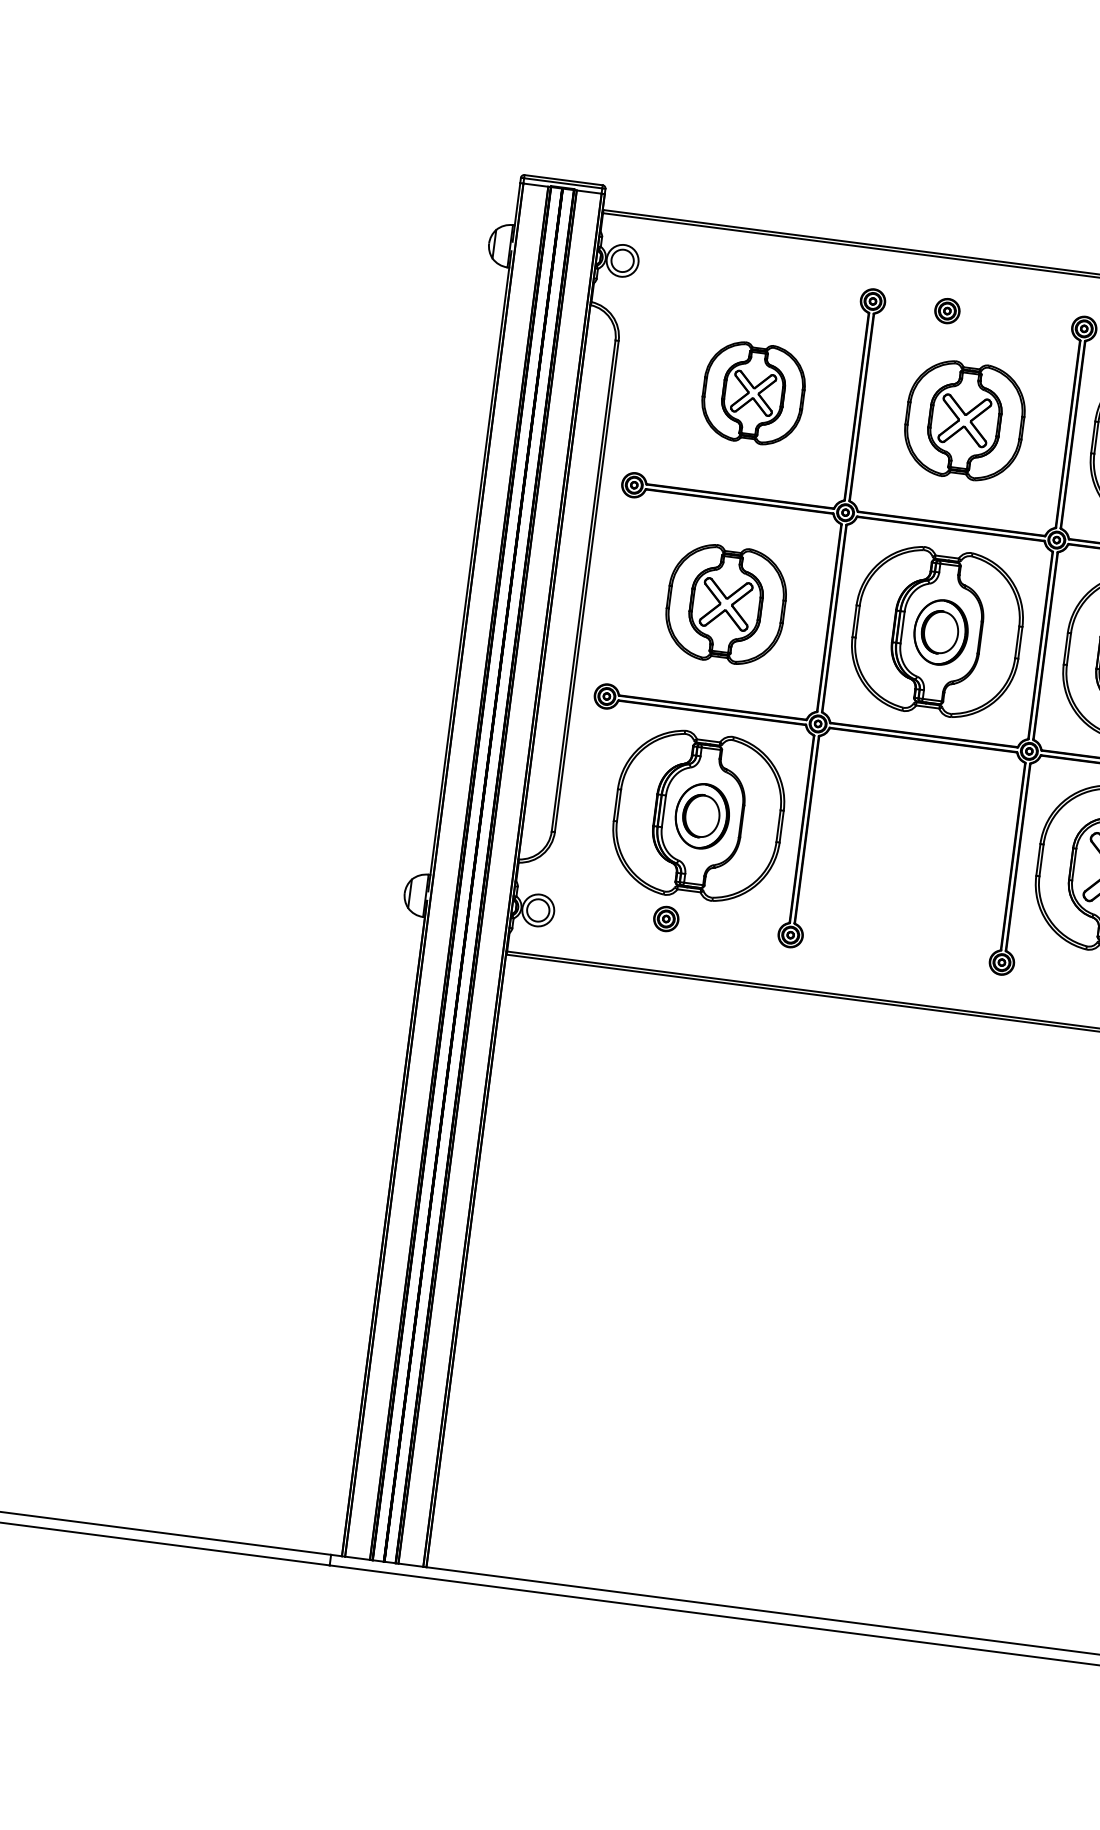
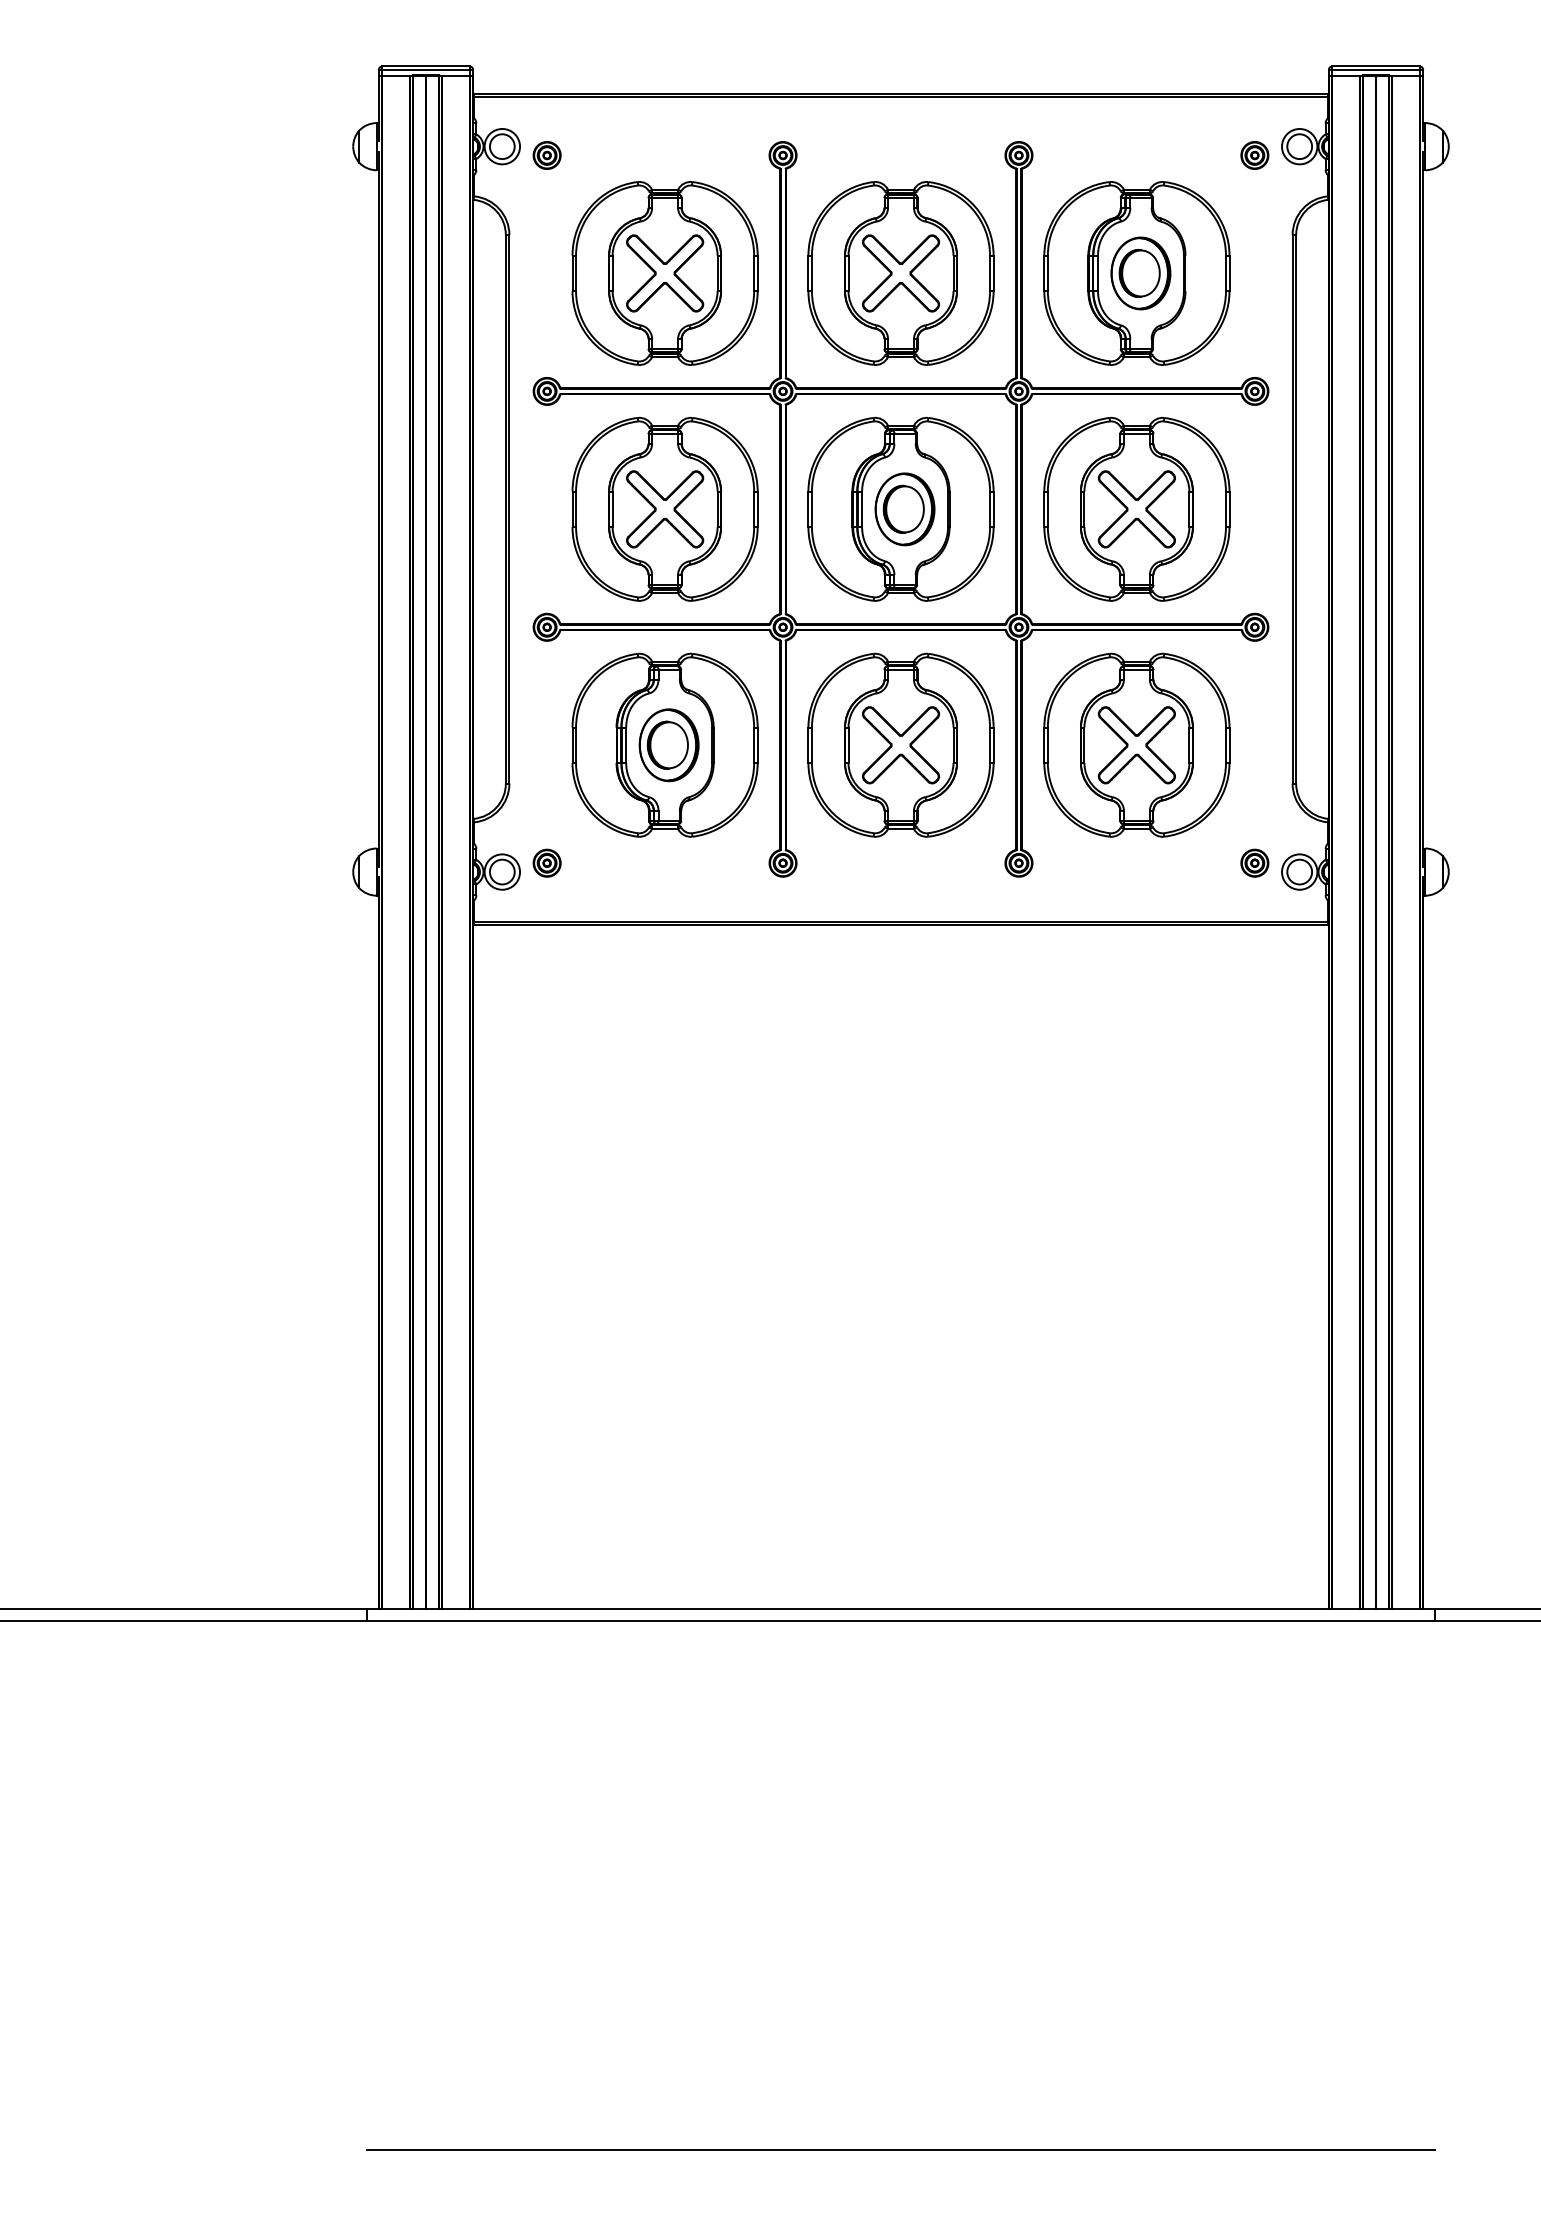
part: (946, 311) -> (546, 155), moved
part: (753, 393) -> (664, 273), size x1.67
part: (964, 420) -> (900, 273), size x1.43
part: (725, 603) -> (664, 508), size x1.43
part: (909, 842) -> (900, 744), added
part: (665, 918) -> (546, 862), moved

